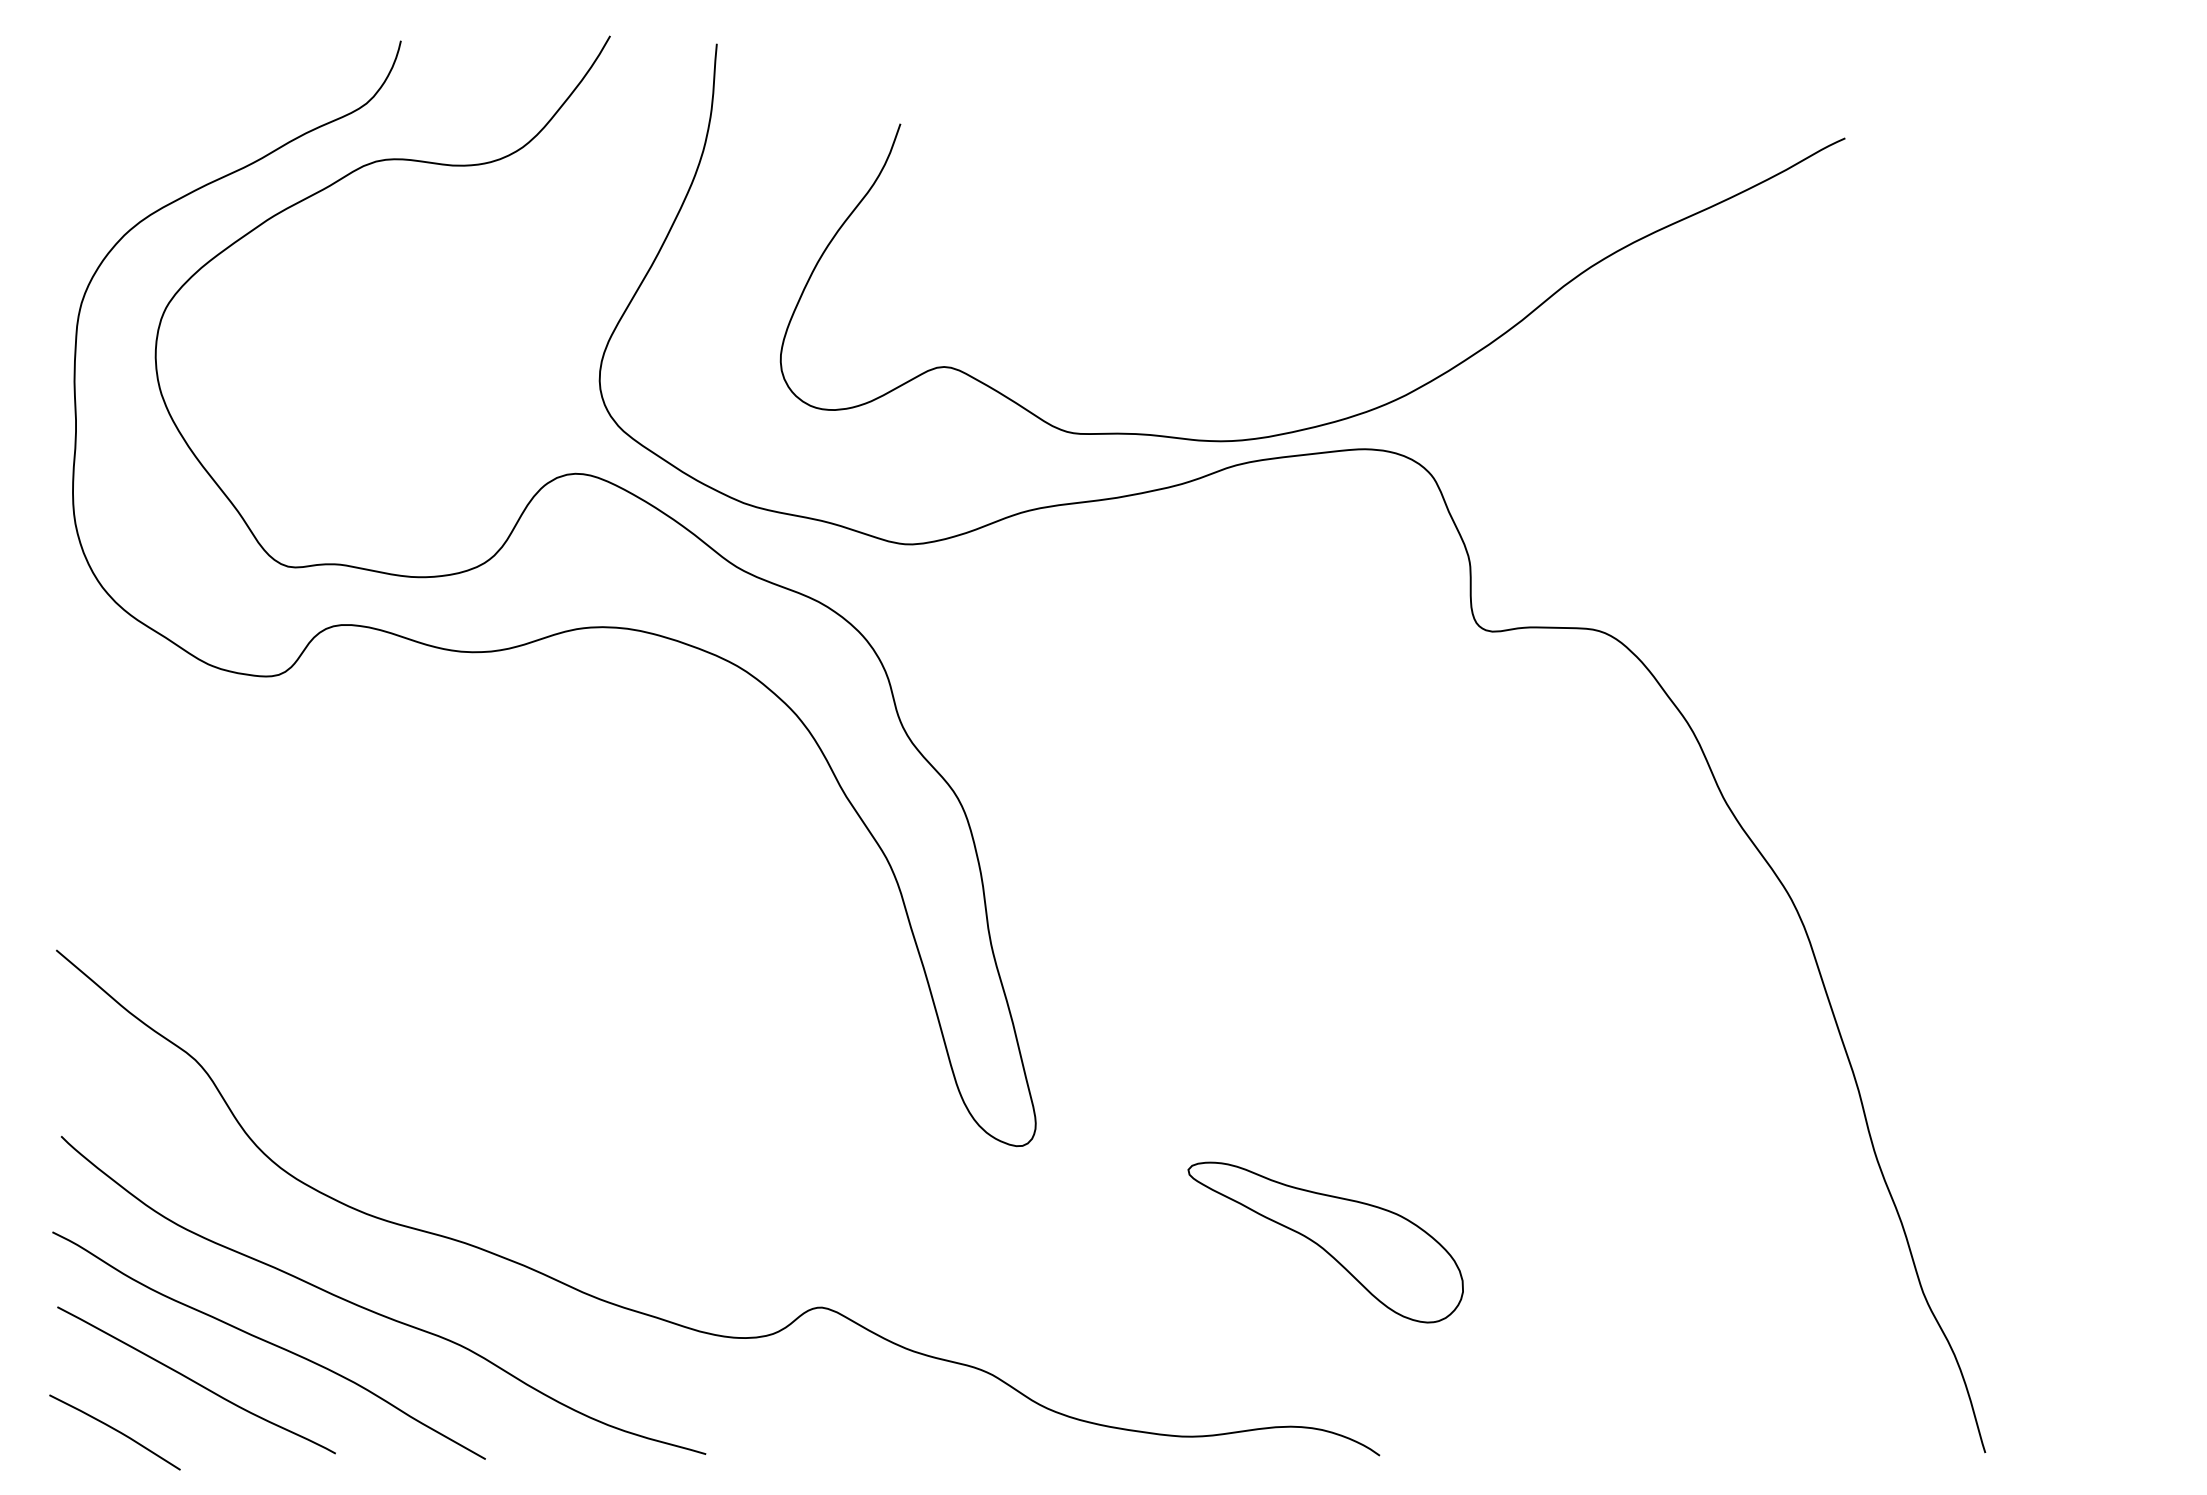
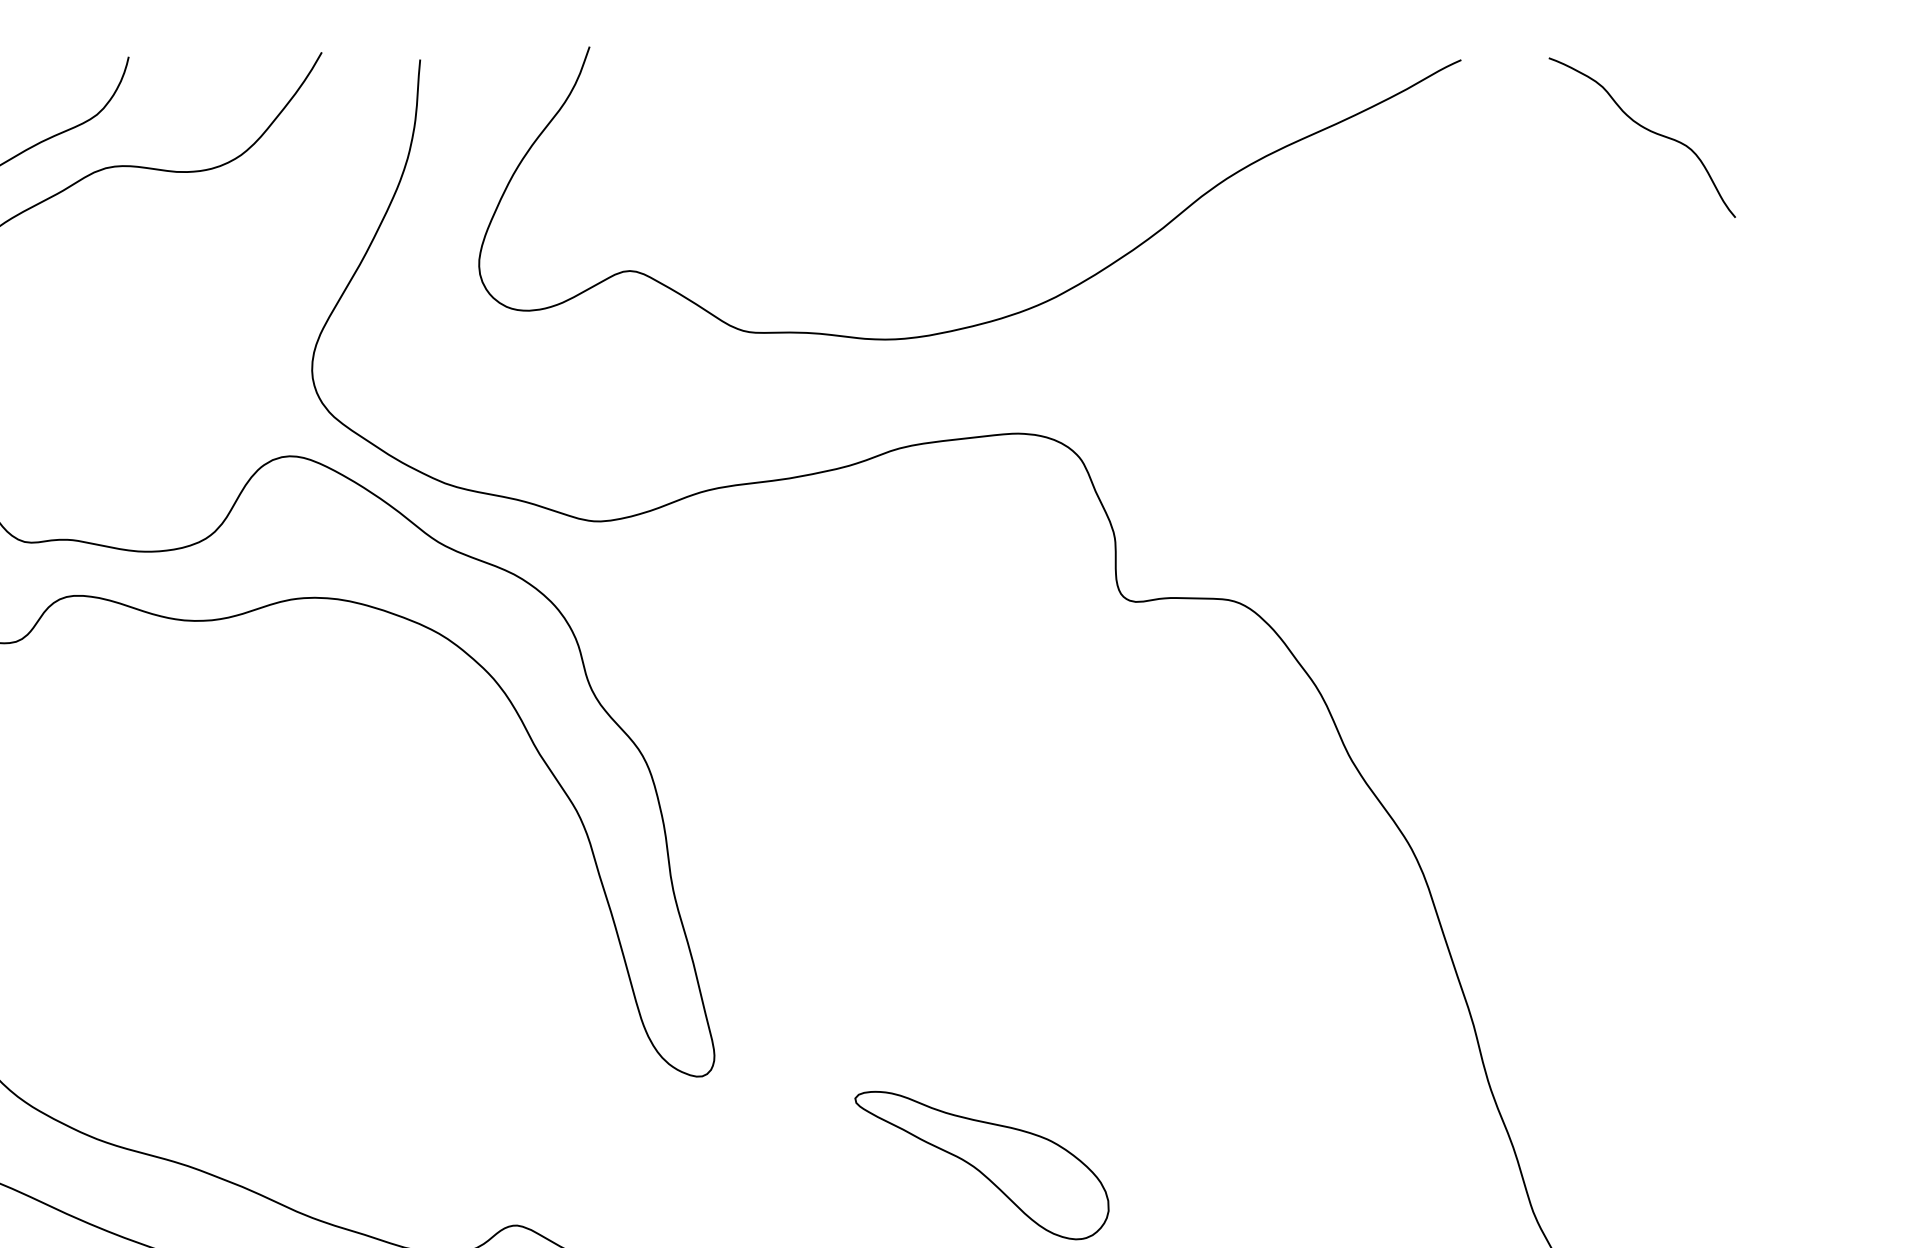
curve: (2046, 120) -> (1646, 130), added
curve: (1357, 413) -> (1011, 313), moved

